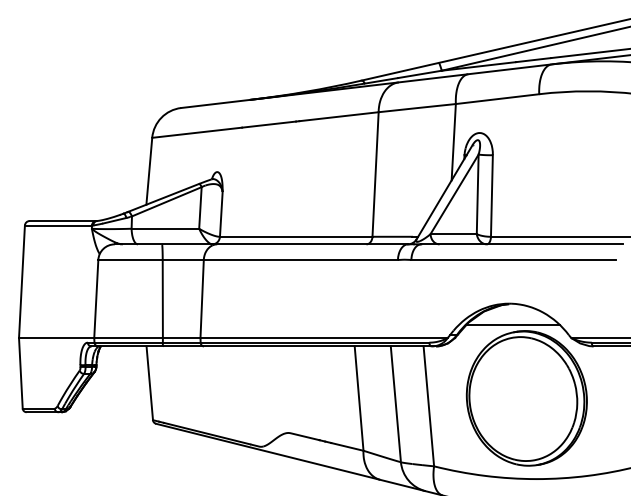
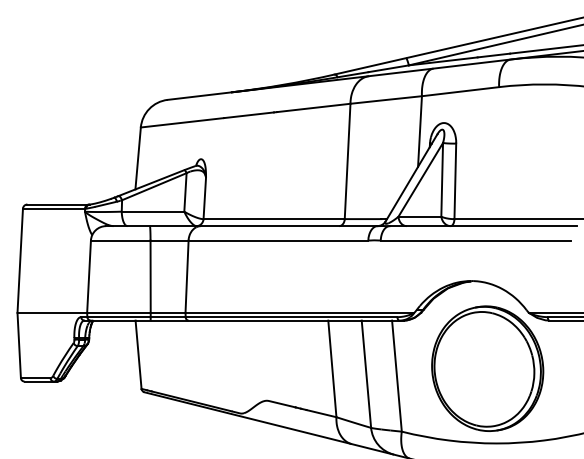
line: (512, 325) -> (474, 301), removed

